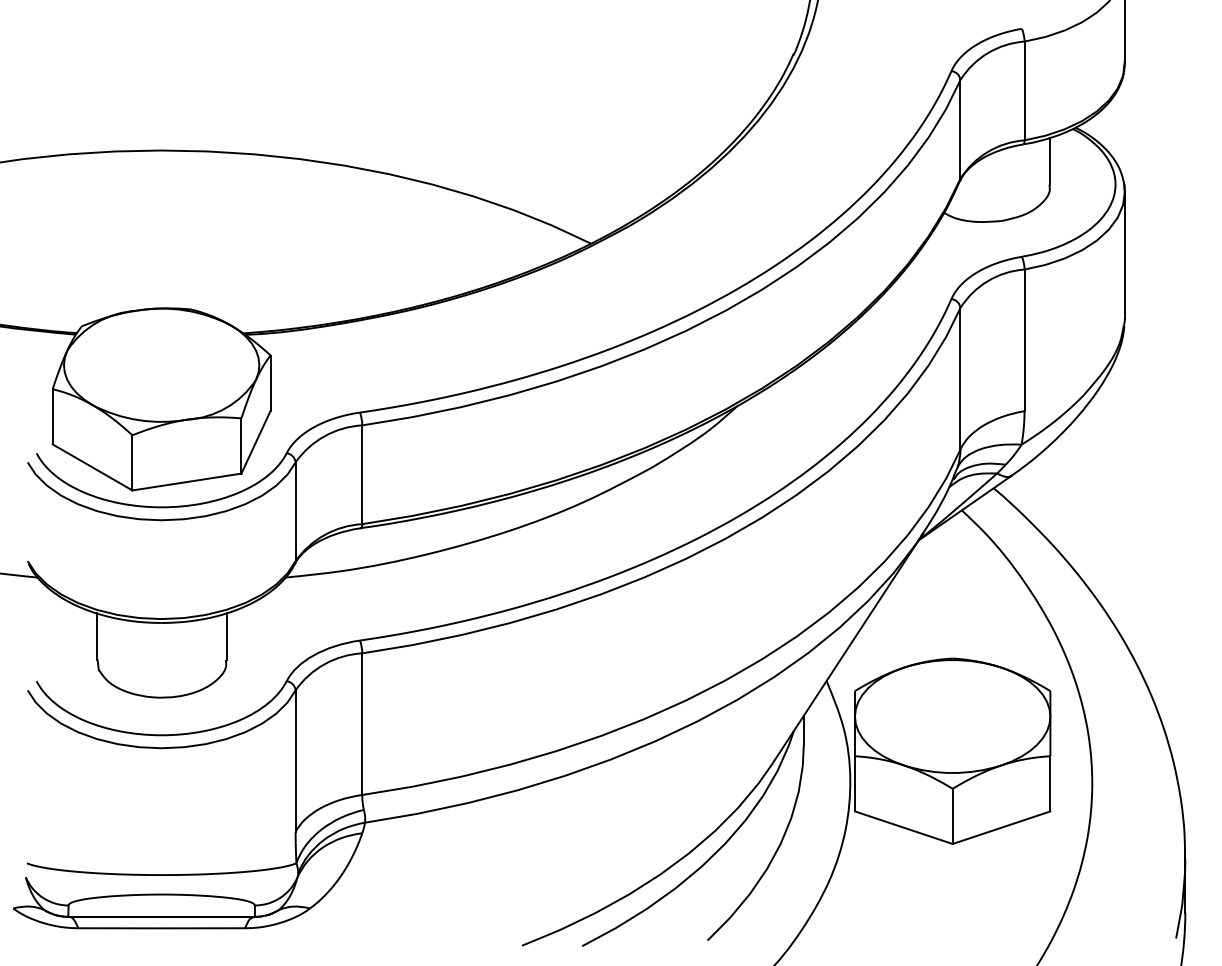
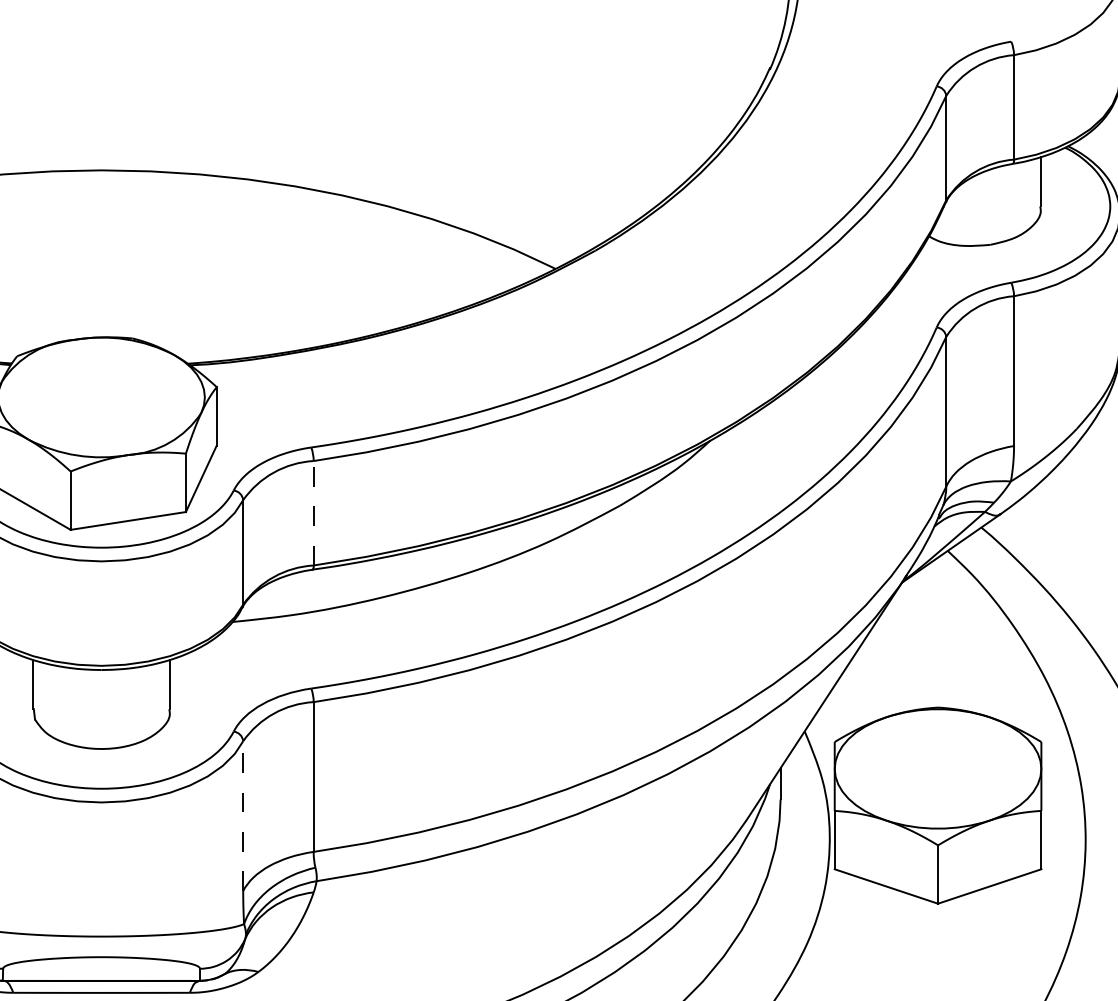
line: (362, 474) -> (313, 512), solid -> dashed
line: (295, 761) -> (243, 816), solid -> dashed

